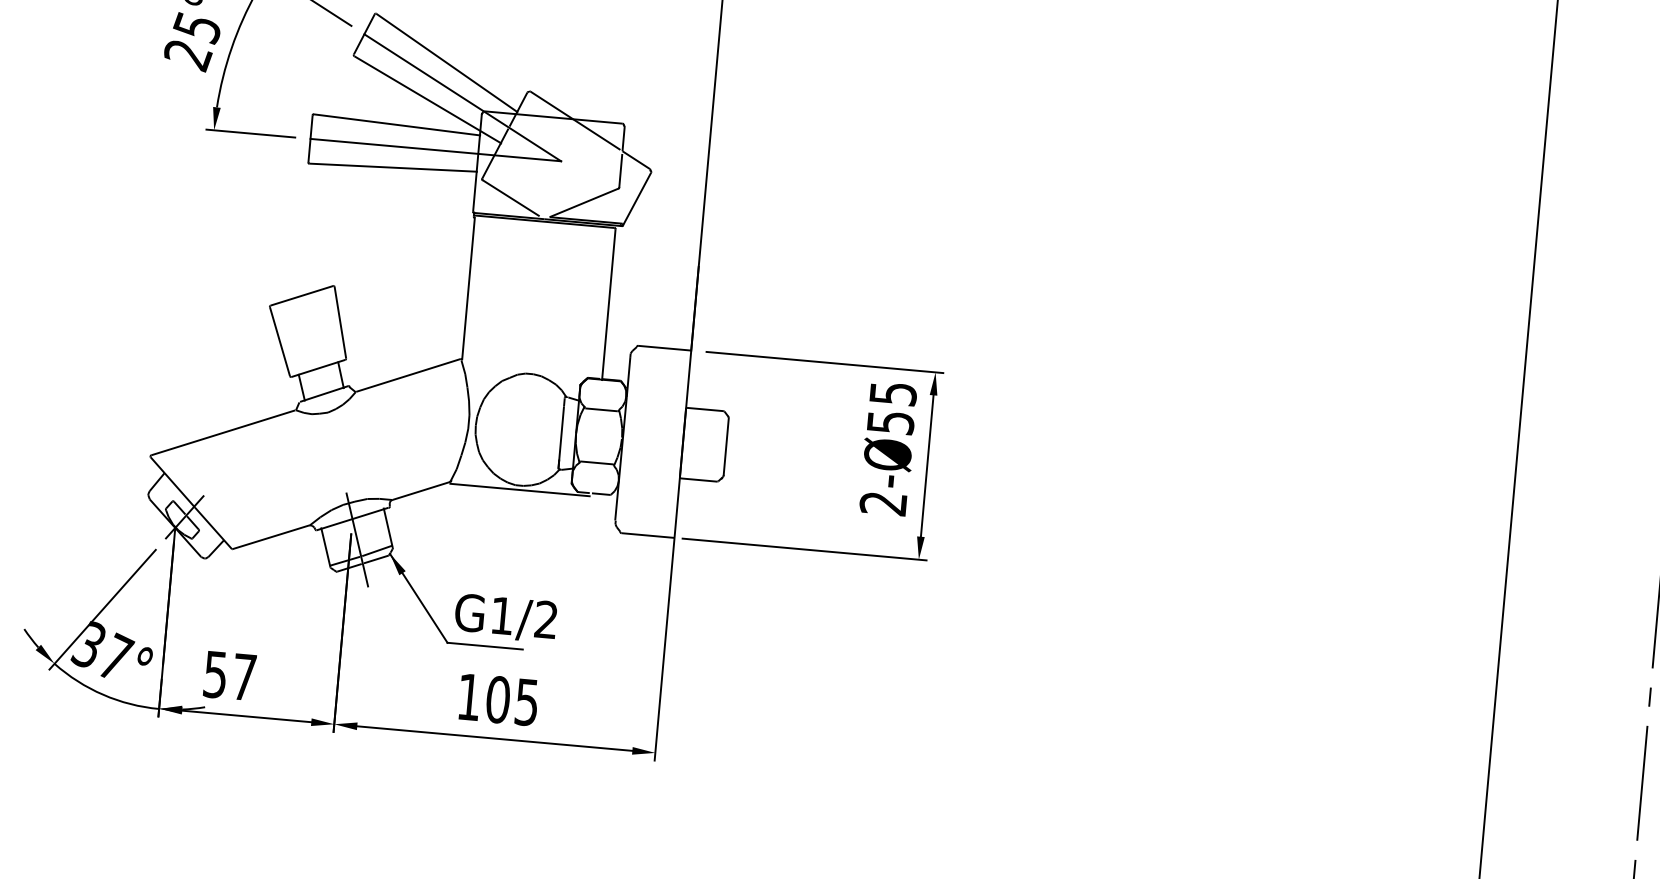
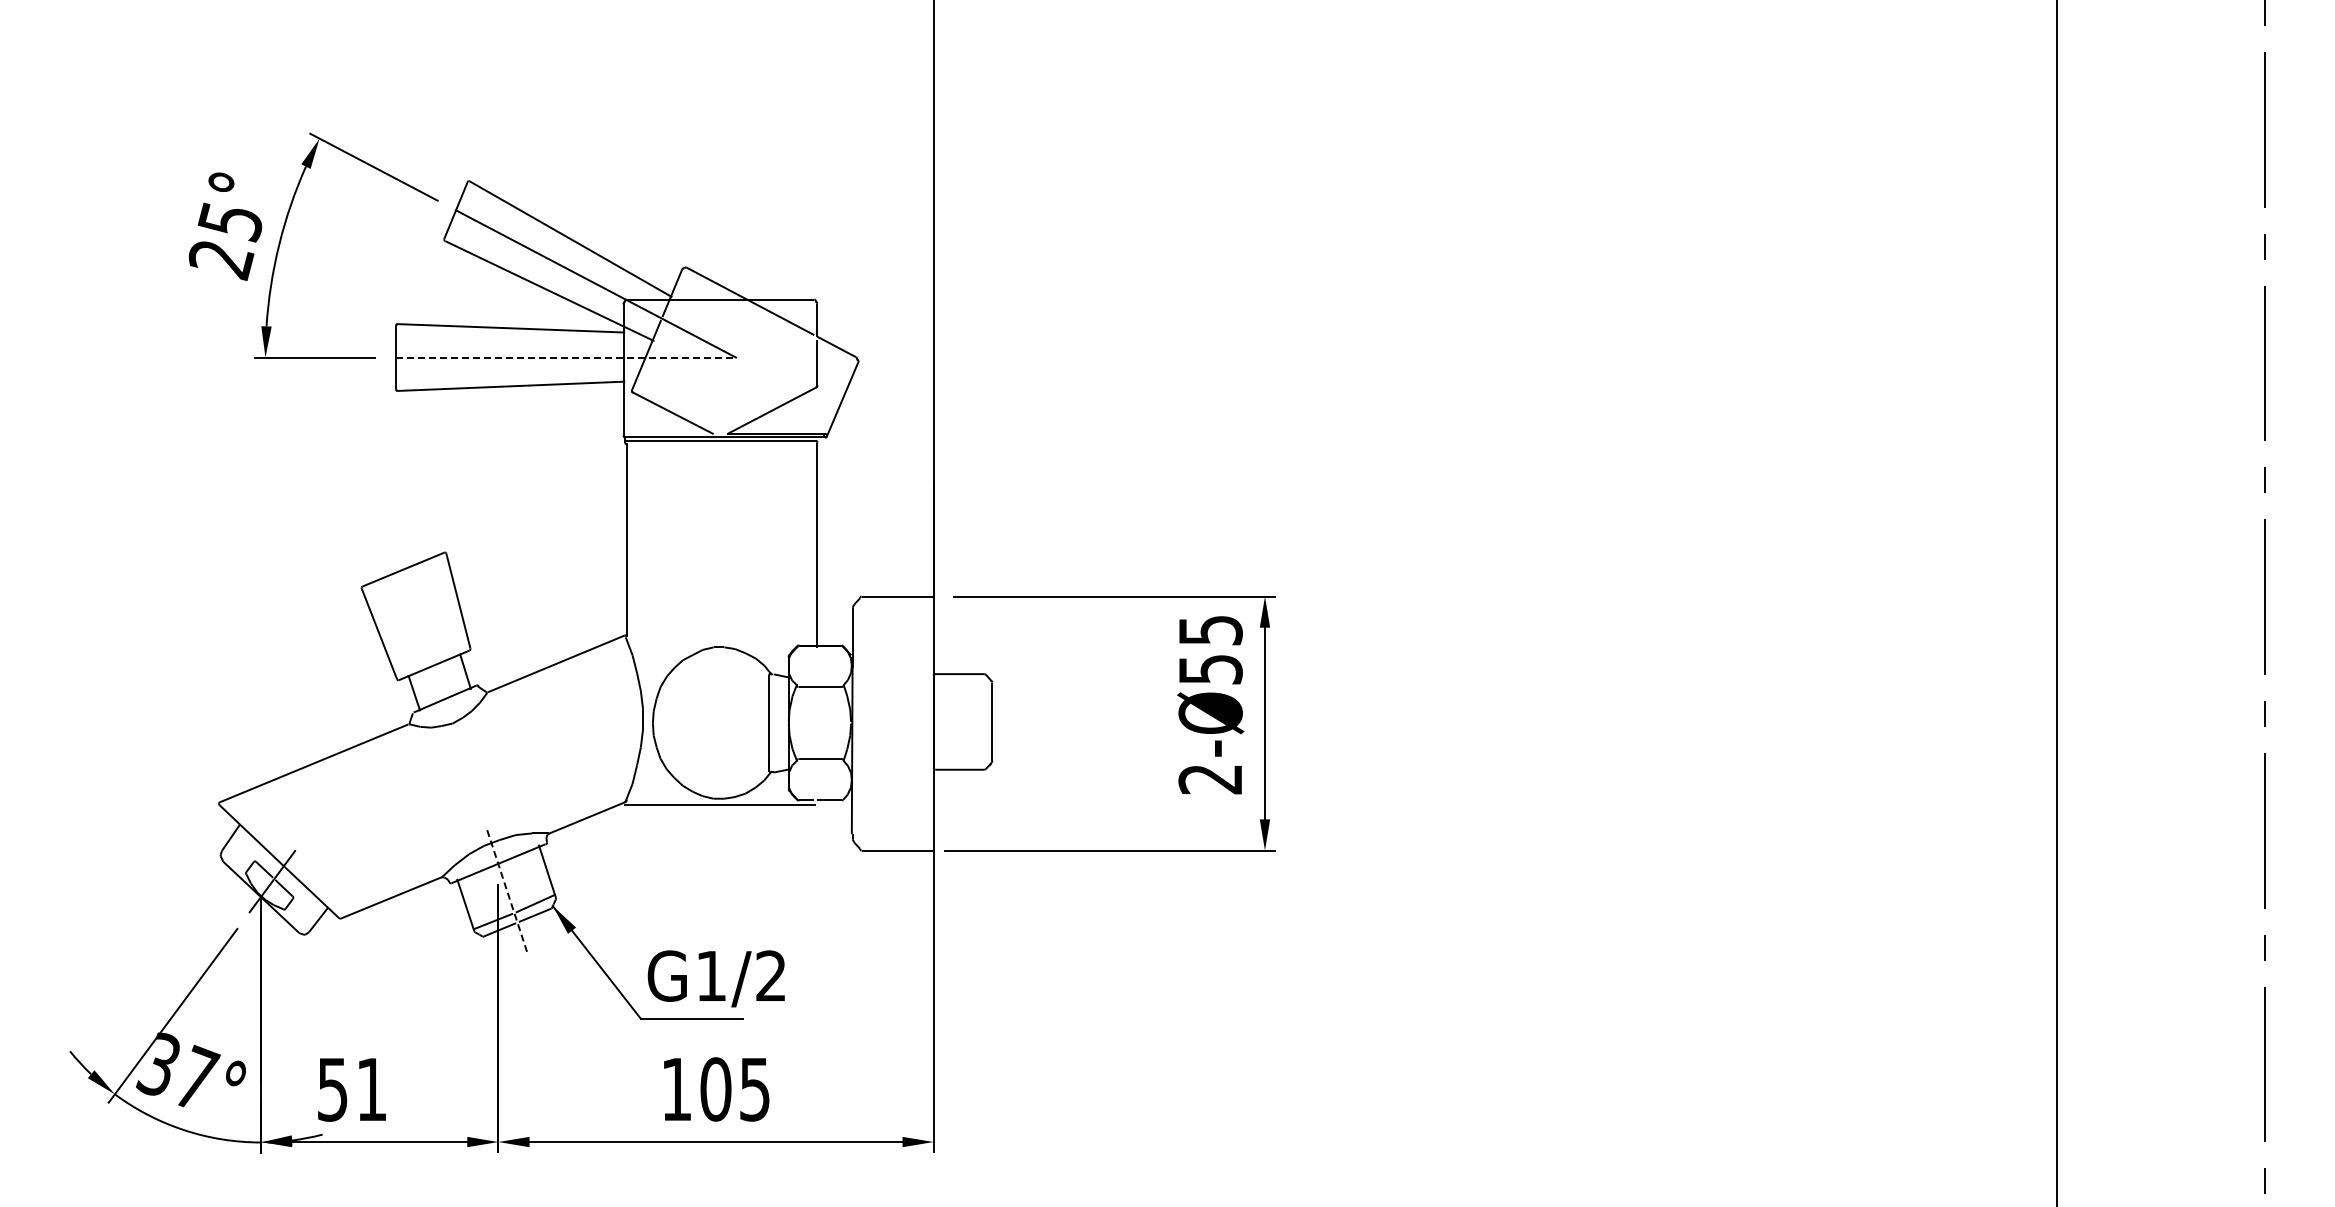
line: (436, 150) -> (566, 357), solid -> dashed
line: (357, 540) -> (507, 891), solid -> dashed
text: (244, 677) -> (371, 1089), 57 -> 51

